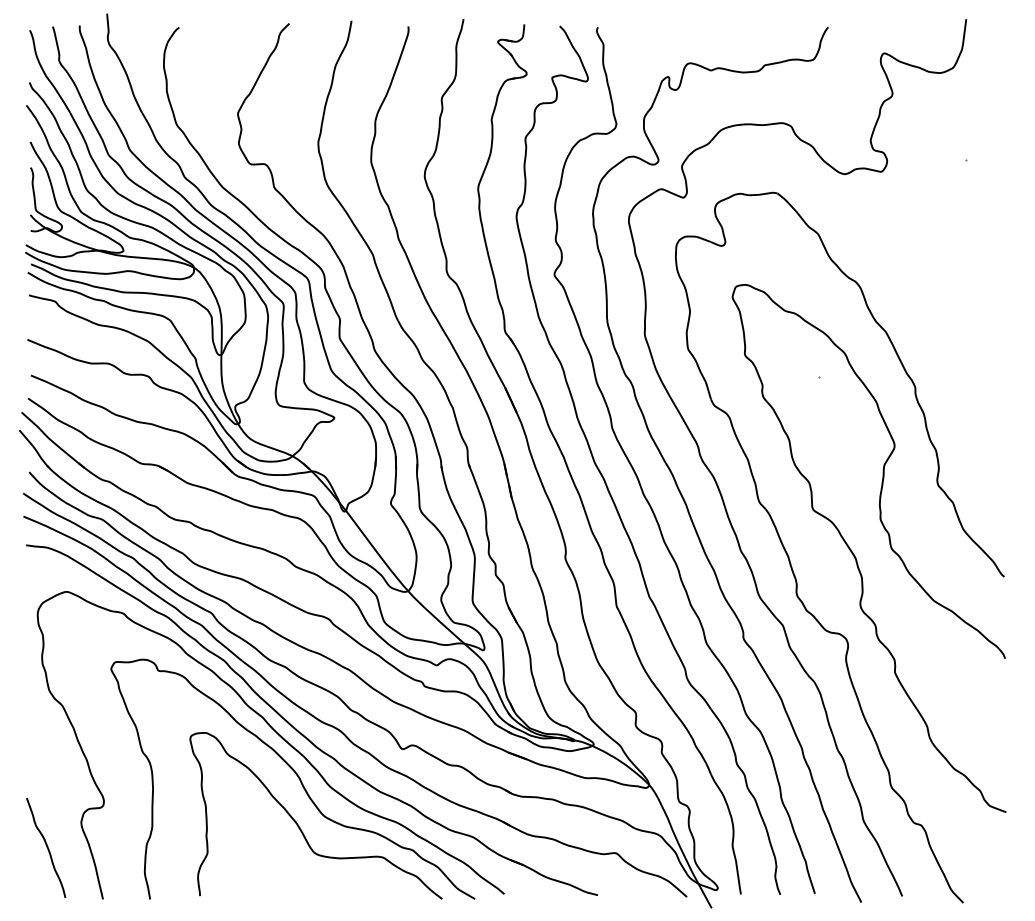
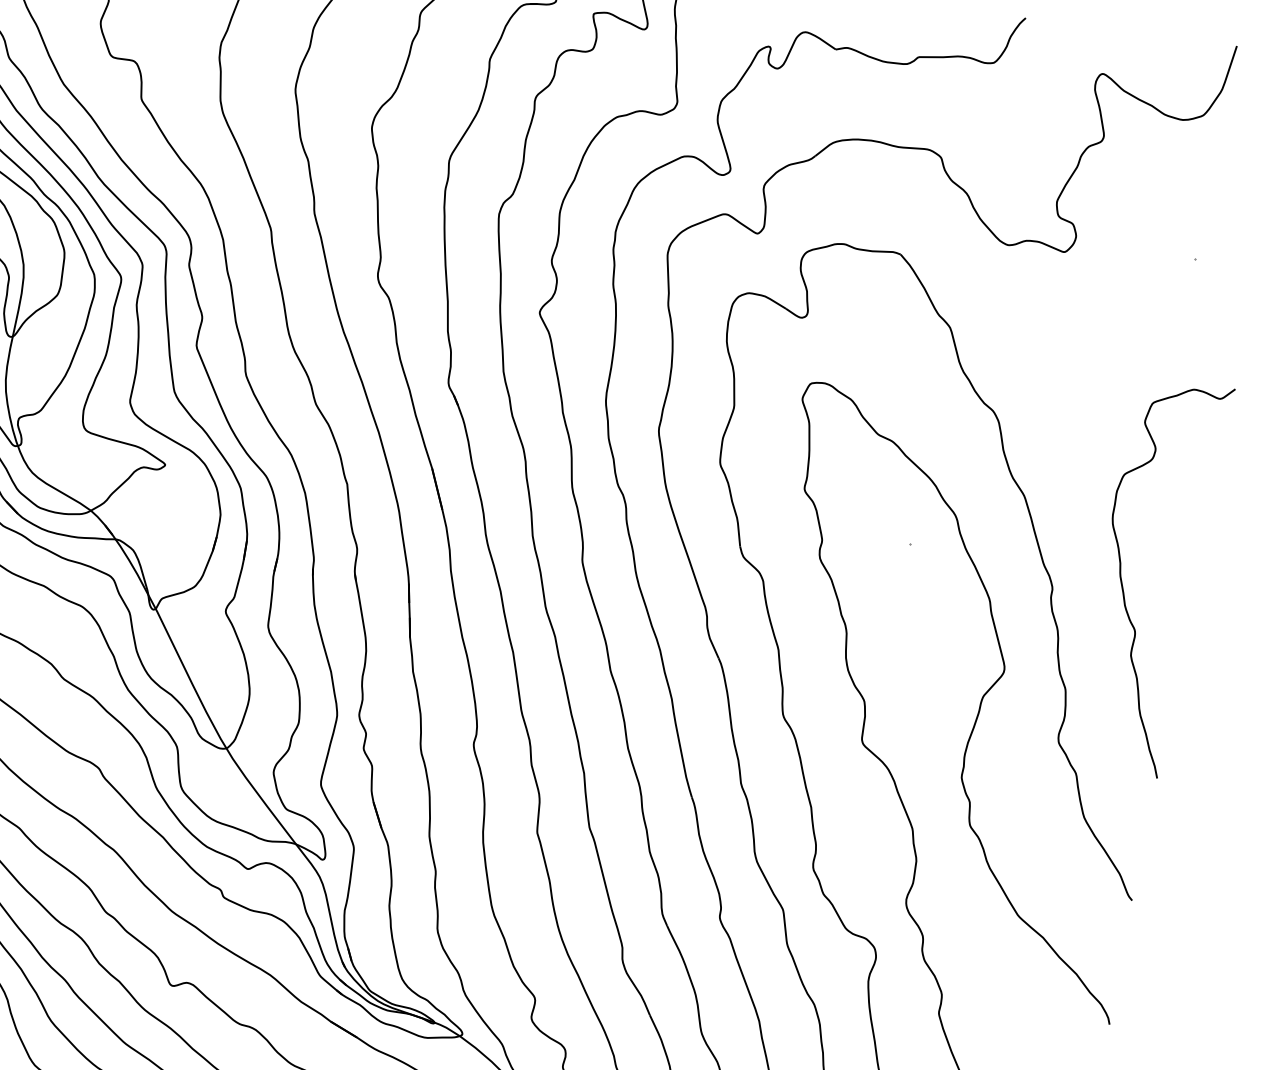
curve: (958, 371) -> (1122, 576), added

